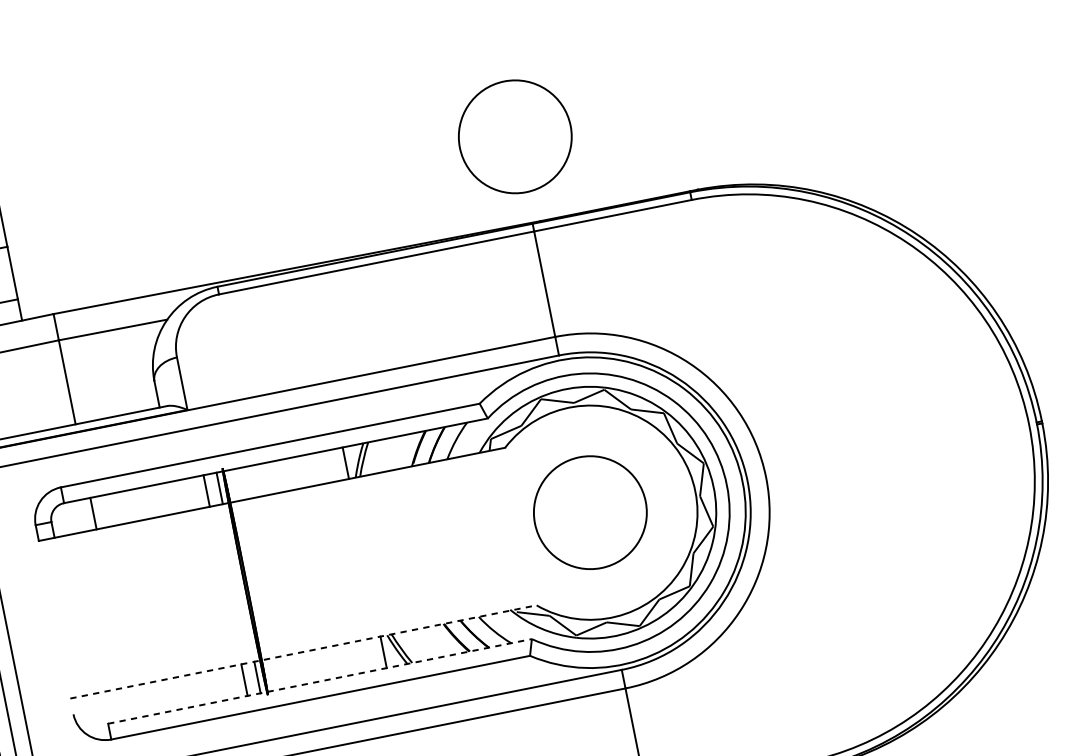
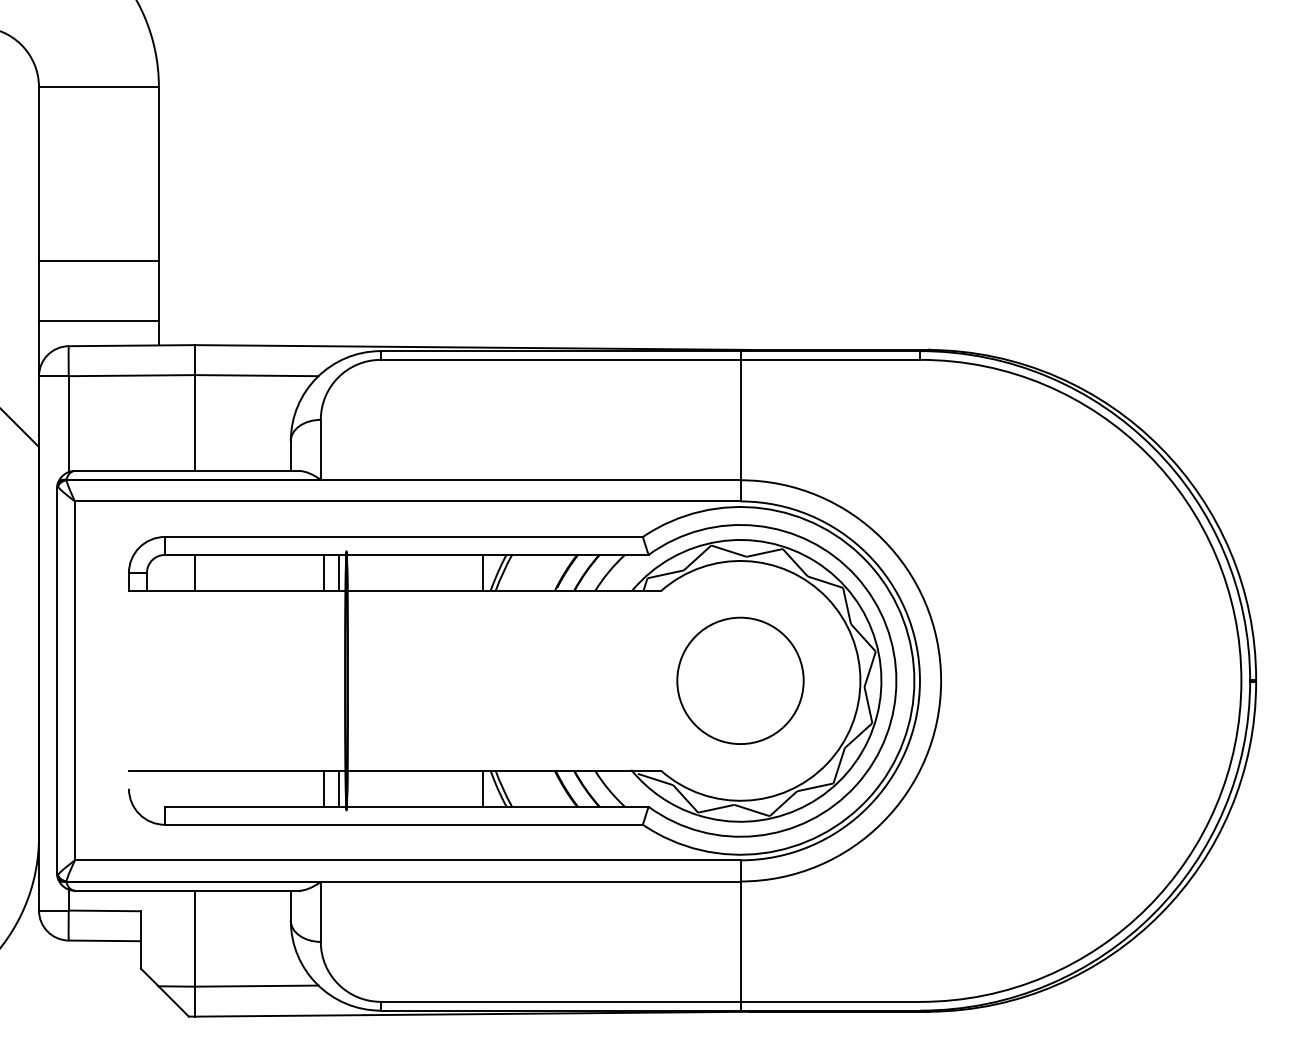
circle: (515, 136) -> (740, 251), removed
line: (303, 651) -> (395, 770), dashed -> solid
line: (319, 681) -> (406, 806), dashed -> solid

